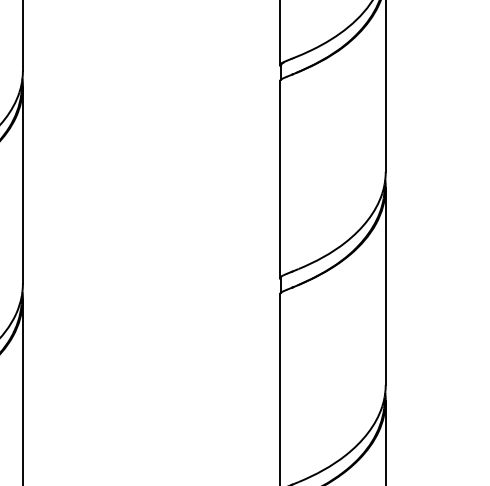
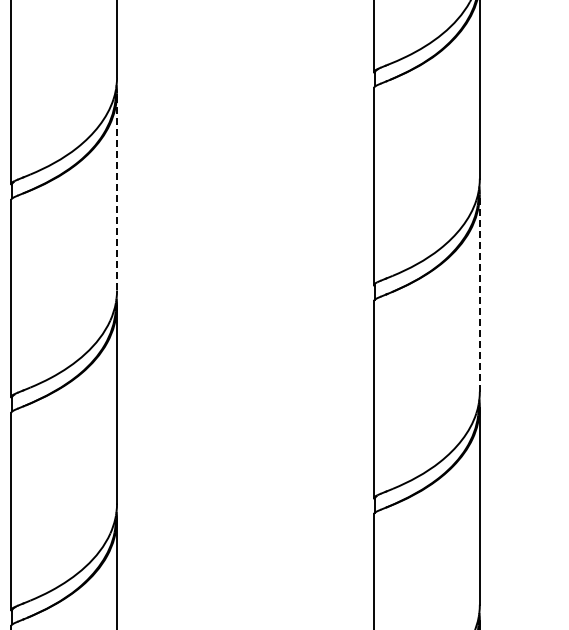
line: (23, 184) -> (117, 191), solid -> dashed
line: (385, 286) -> (479, 293), solid -> dashed

